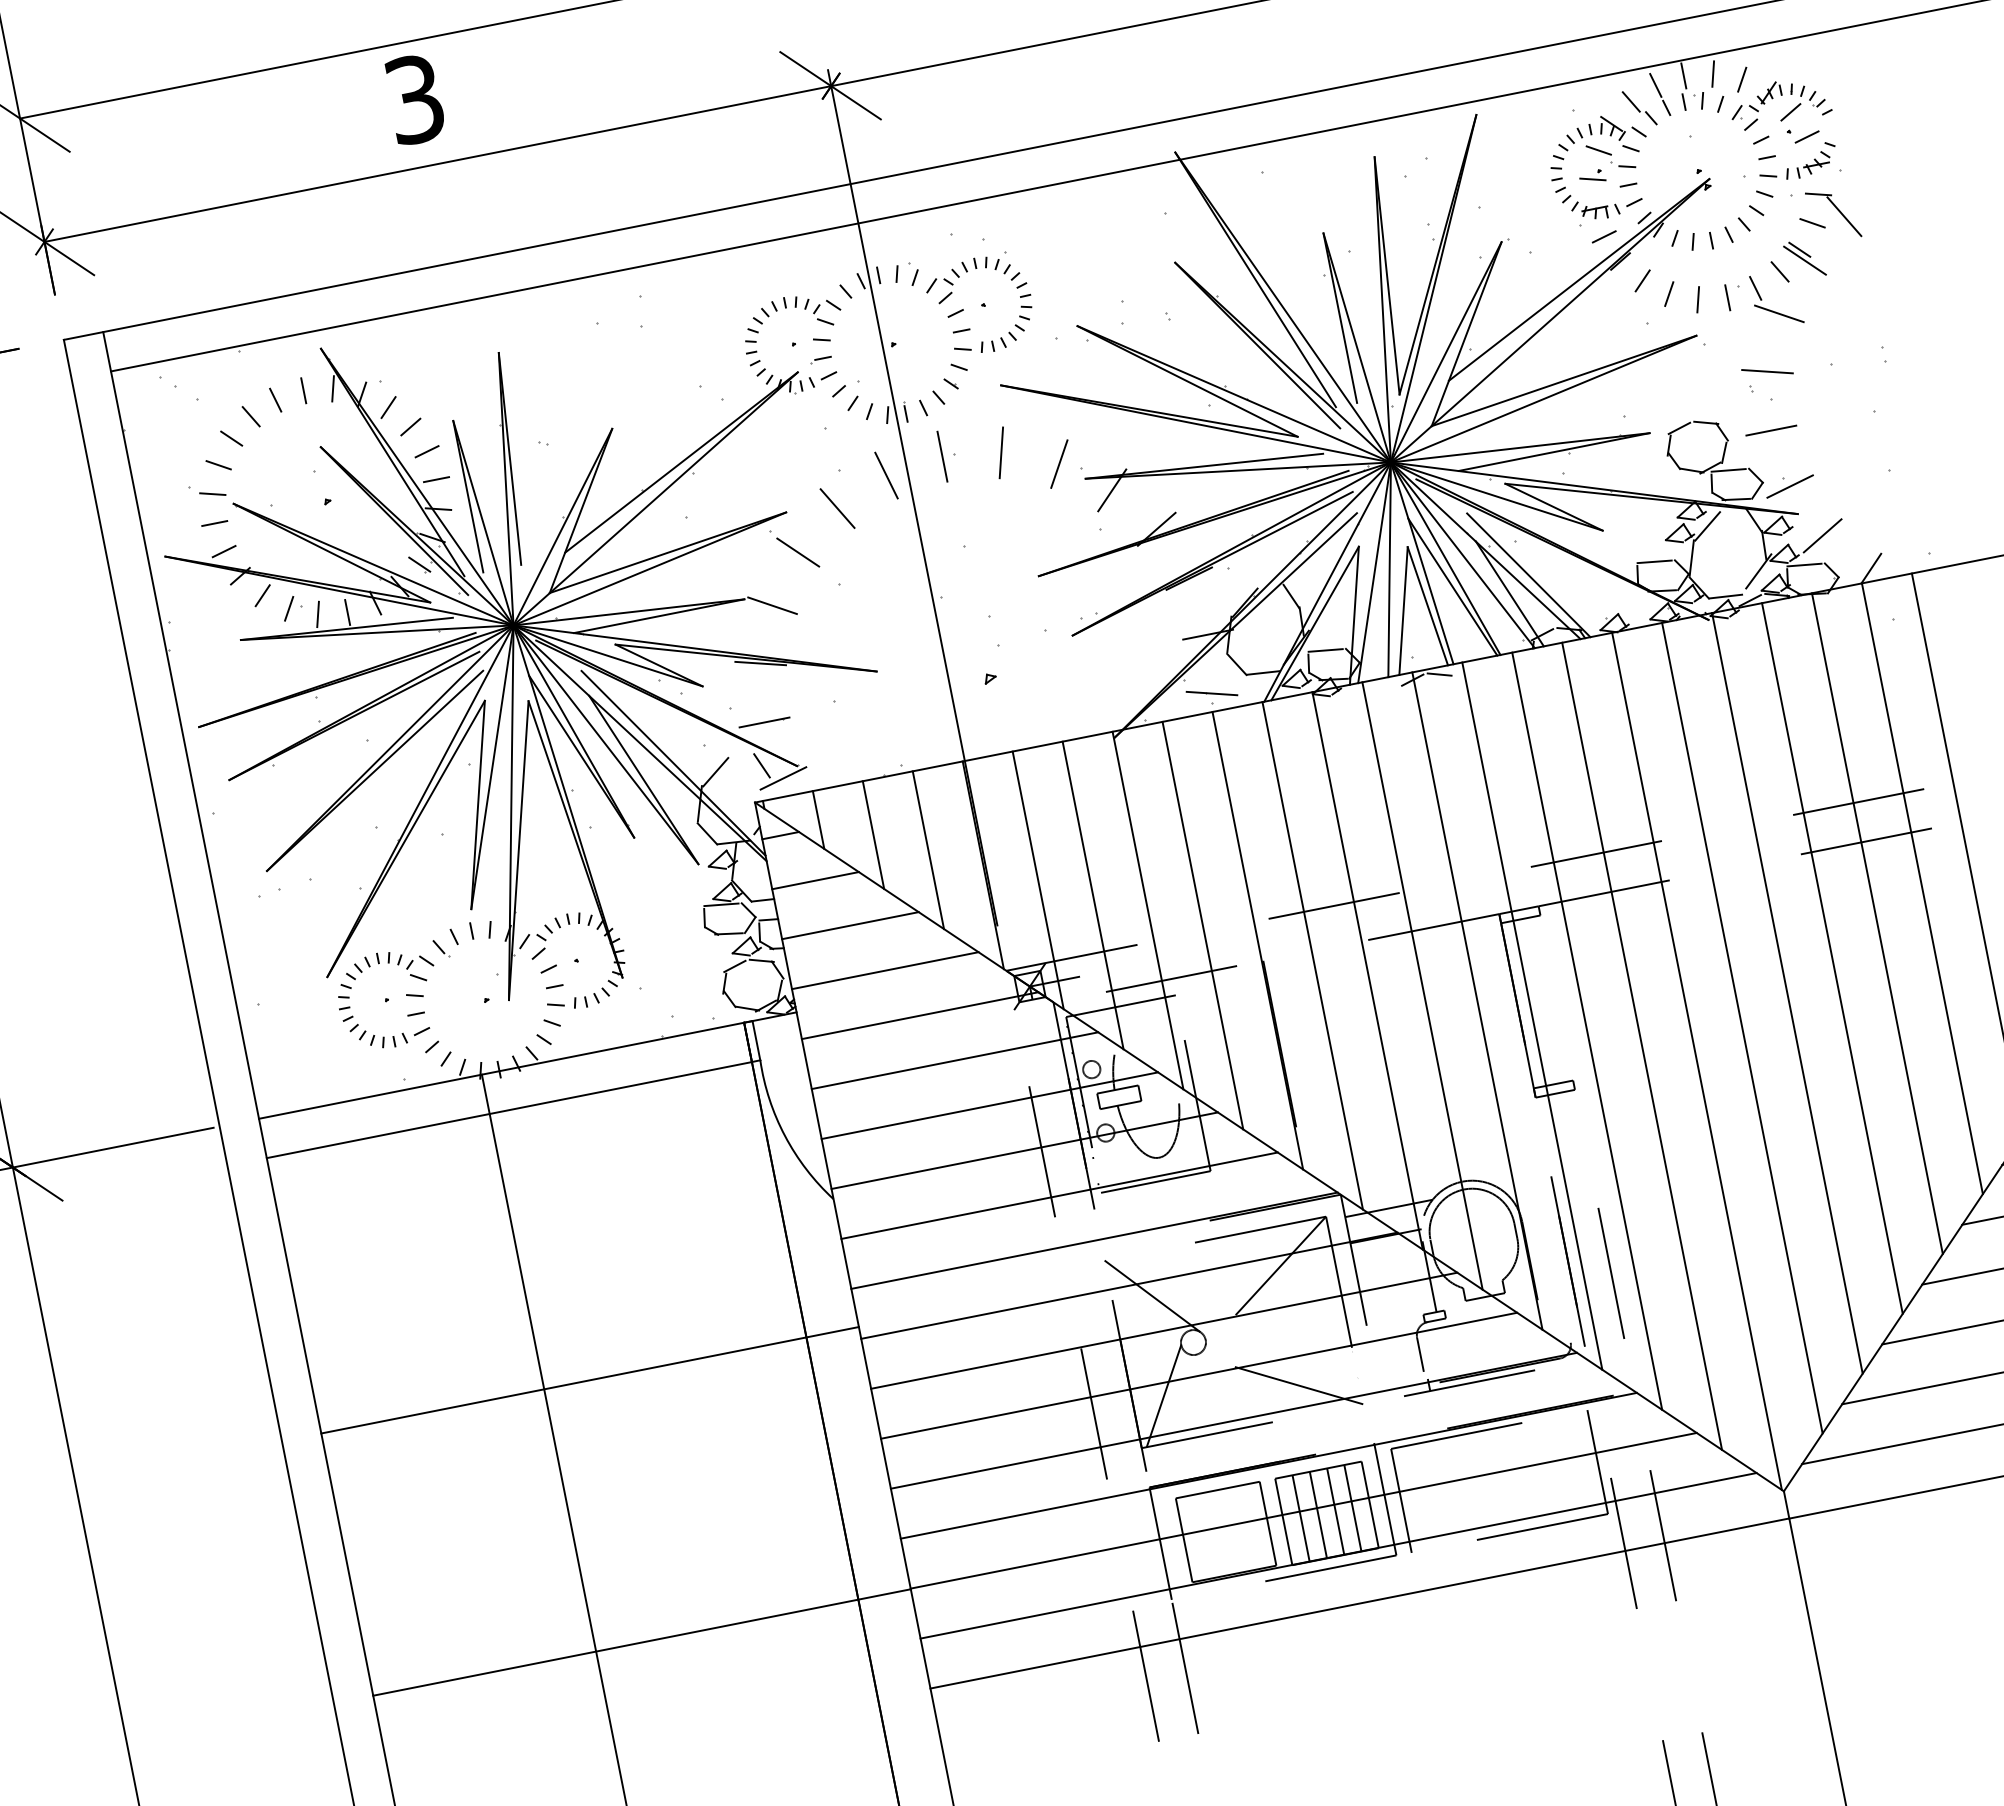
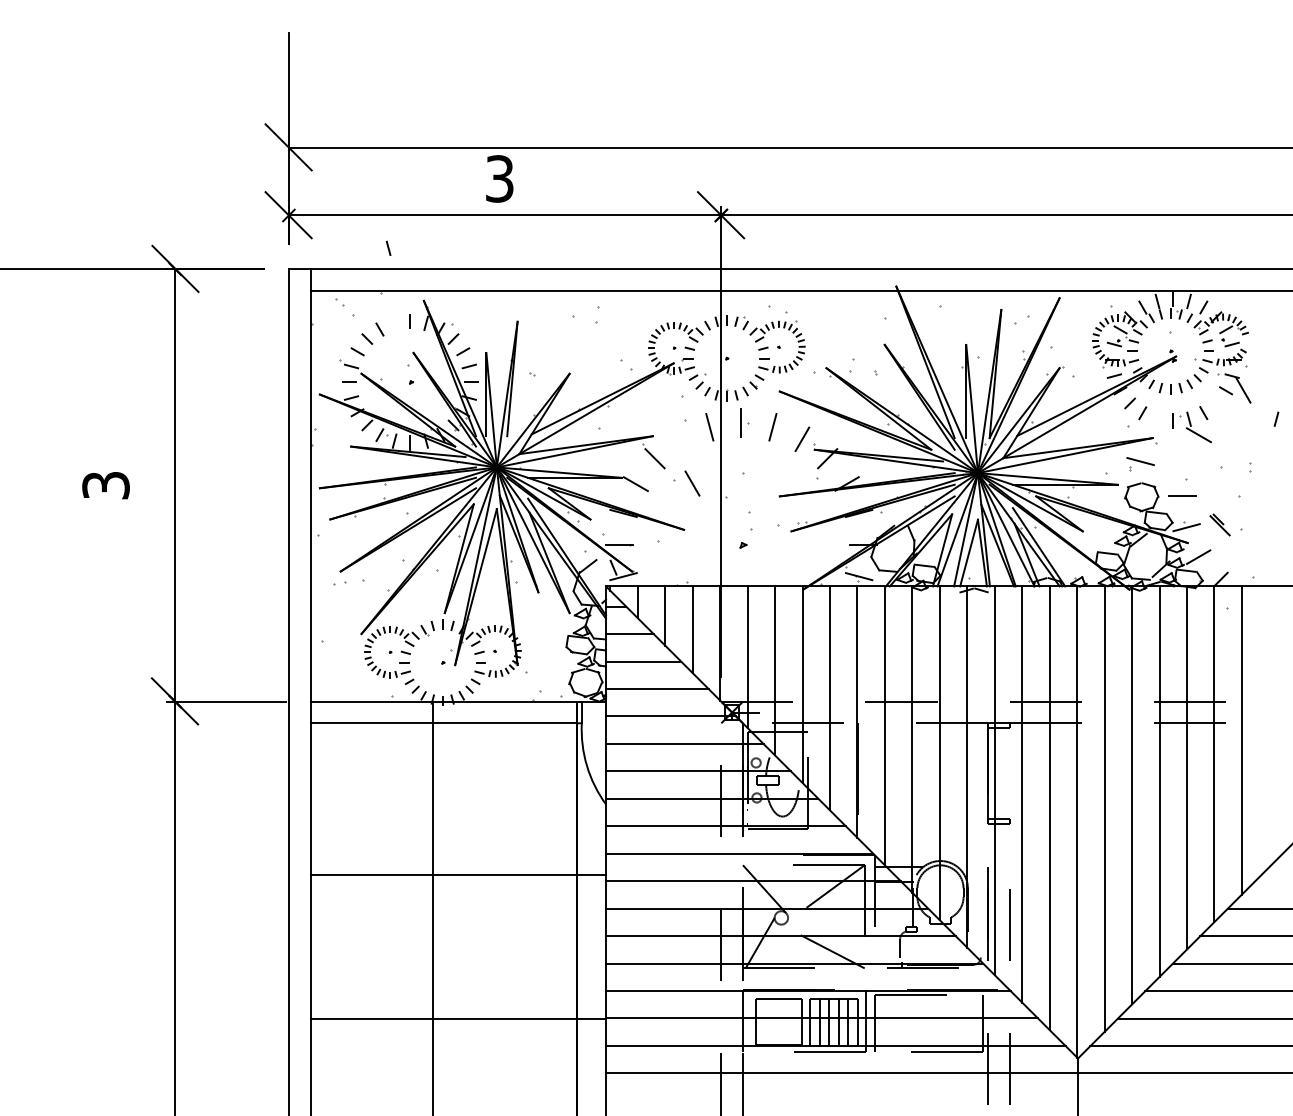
part: (1803, 258) -> (1219, 524), moved
line: (1697, 298) -> (1276, 418), moved
part: (1768, 377) -> (1140, 464), moved
line: (275, 398) -> (388, 247), moved
line: (837, 508) -> (692, 483), moved

